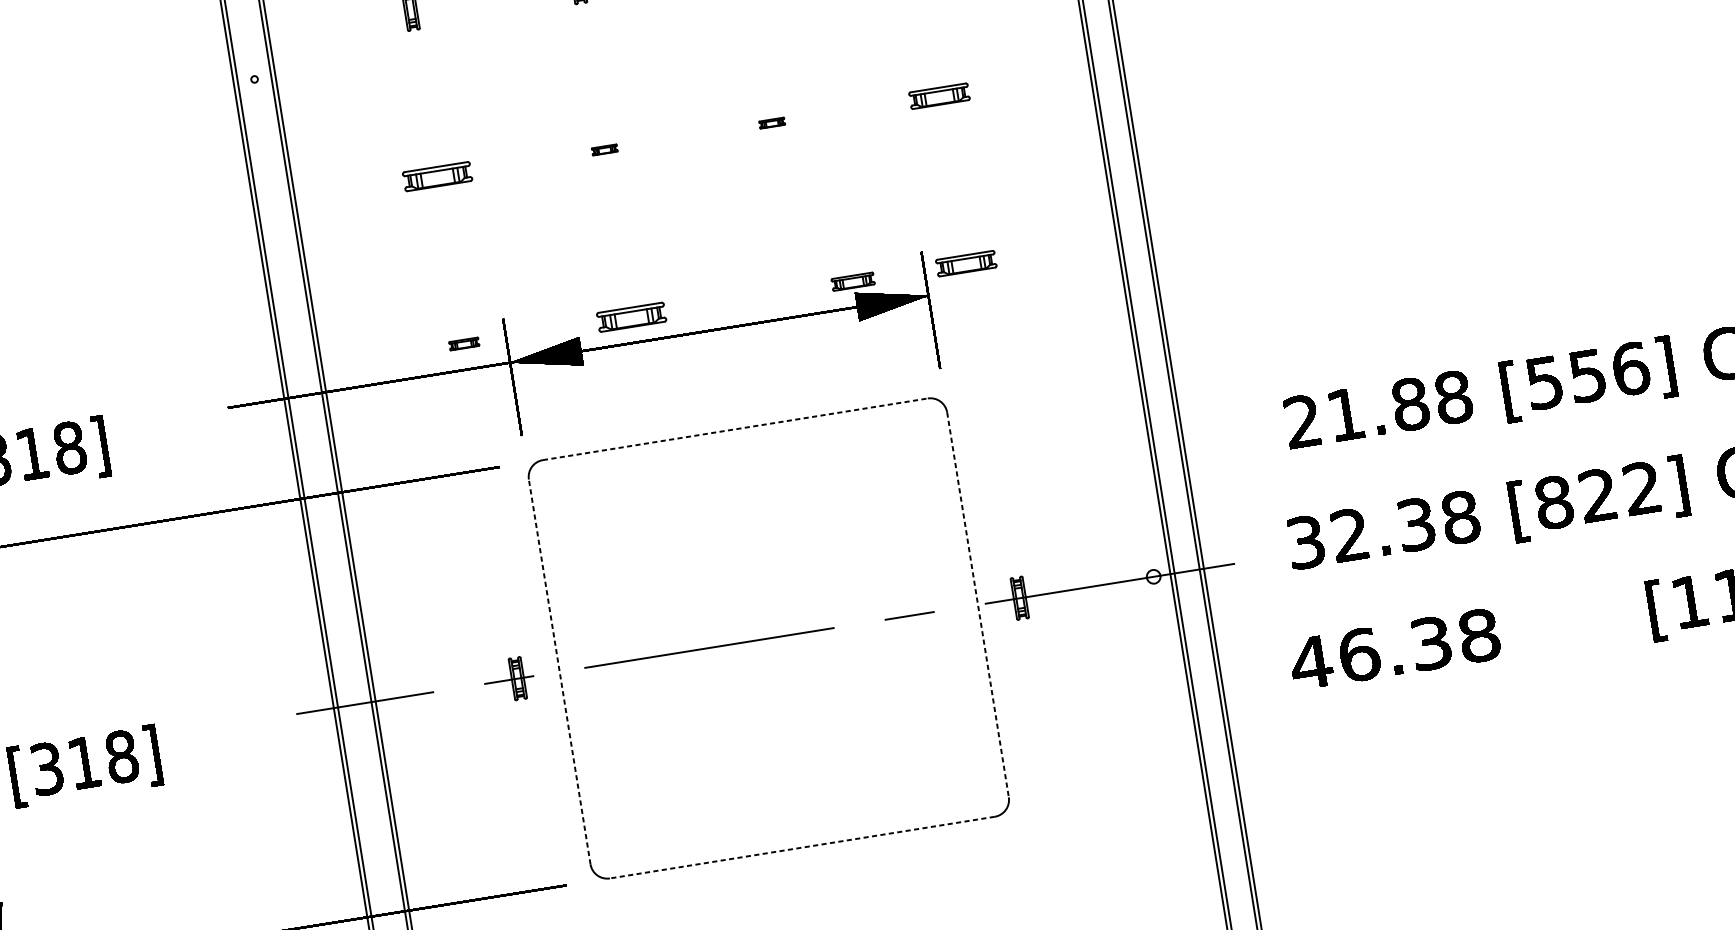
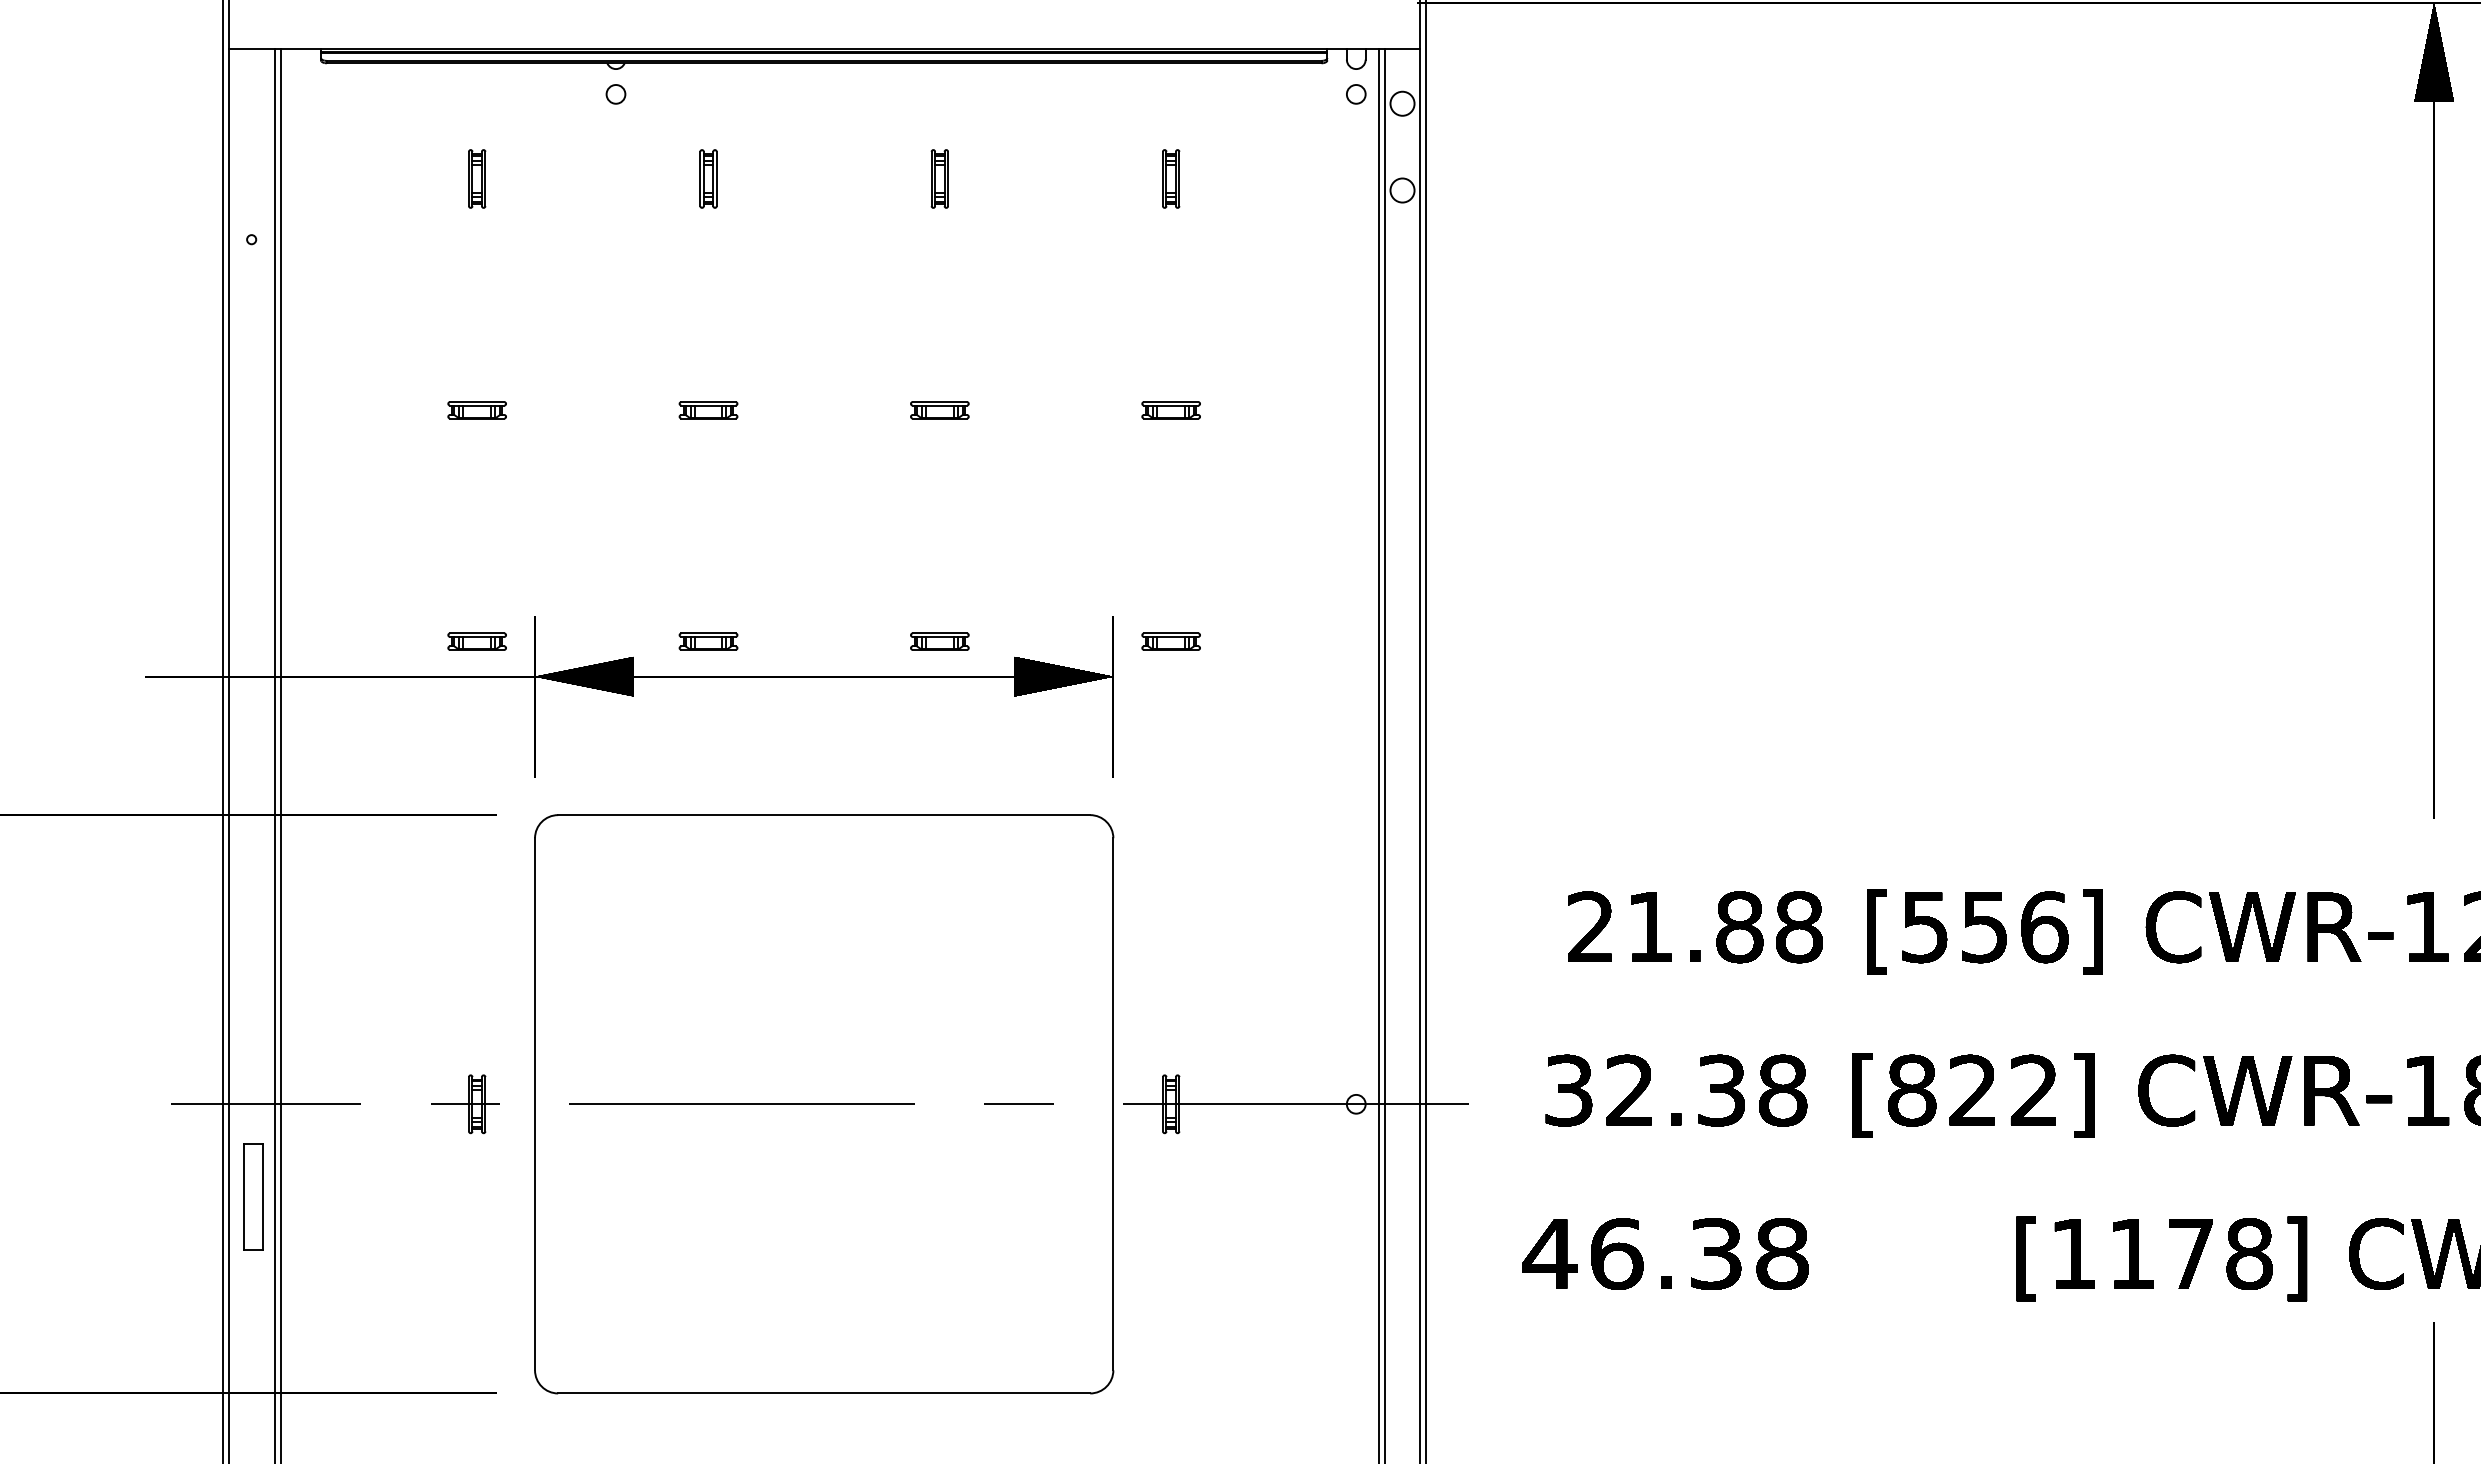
part: (938, 96) -> (1170, 410), size x0.71
part: (771, 123) -> (939, 410), size x1.67
part: (604, 150) -> (708, 410), size x1.67
part: (437, 176) -> (476, 410), size x0.62
part: (965, 263) -> (1170, 641), size x0.71
part: (852, 281) -> (939, 641), moved
part: (631, 317) -> (708, 641), size x0.62
part: (463, 344) -> (476, 641), size x1.43
line: (735, 429) -> (824, 815), dashed -> solid
line: (978, 605) -> (1113, 1104), dashed -> solid
line: (559, 671) -> (535, 1103), dashed -> solid
part: (366, 771) -> (253, 1196), added
line: (801, 847) -> (823, 1393), dashed -> solid

